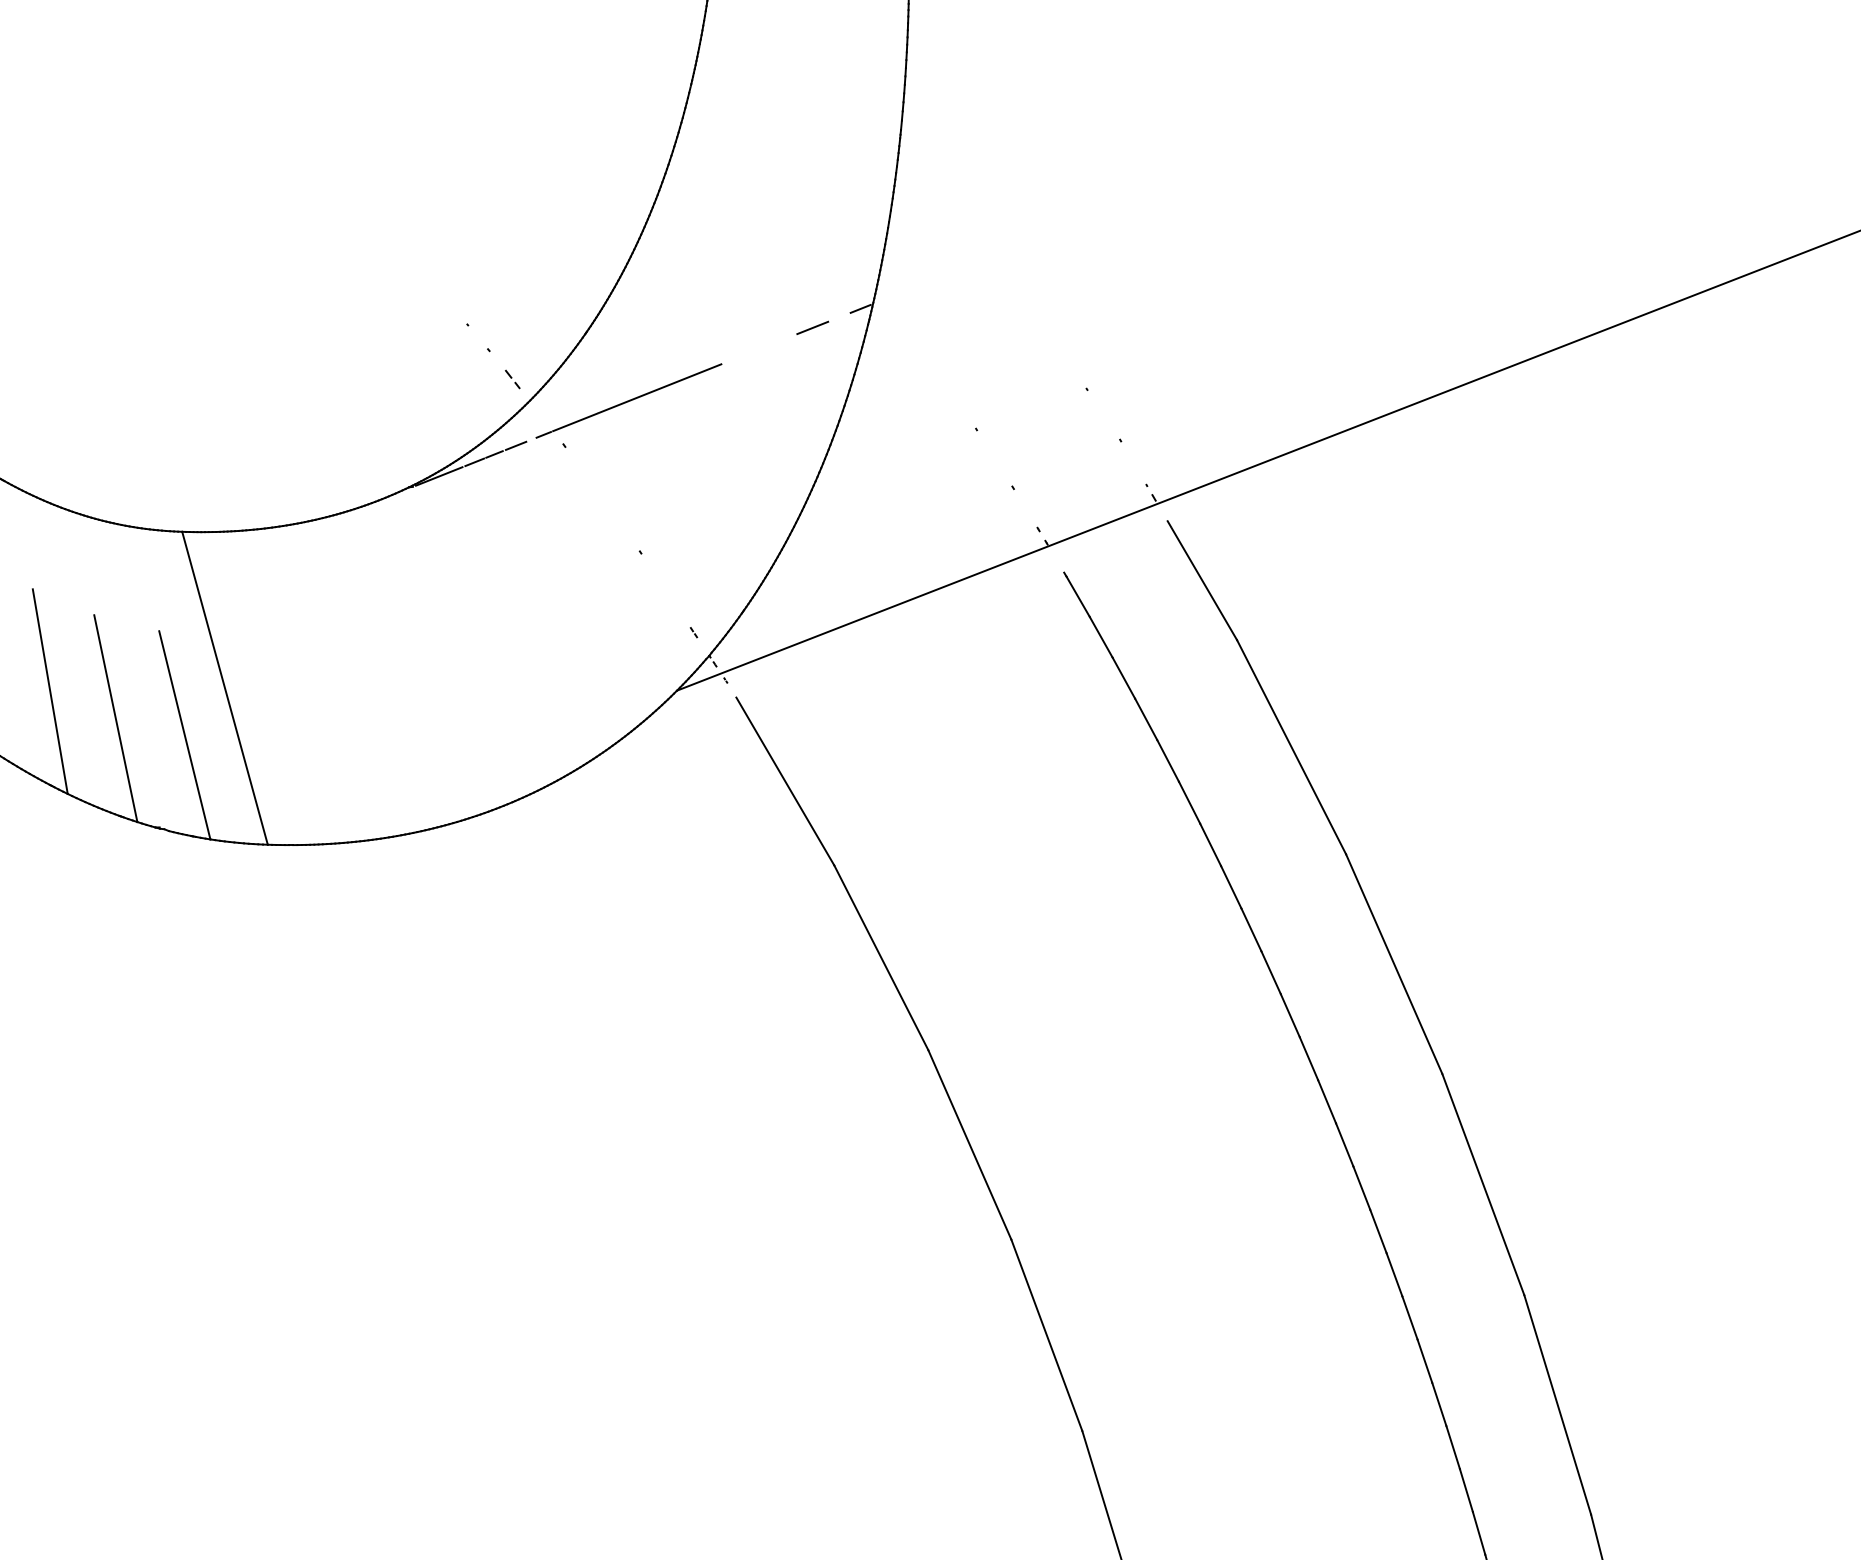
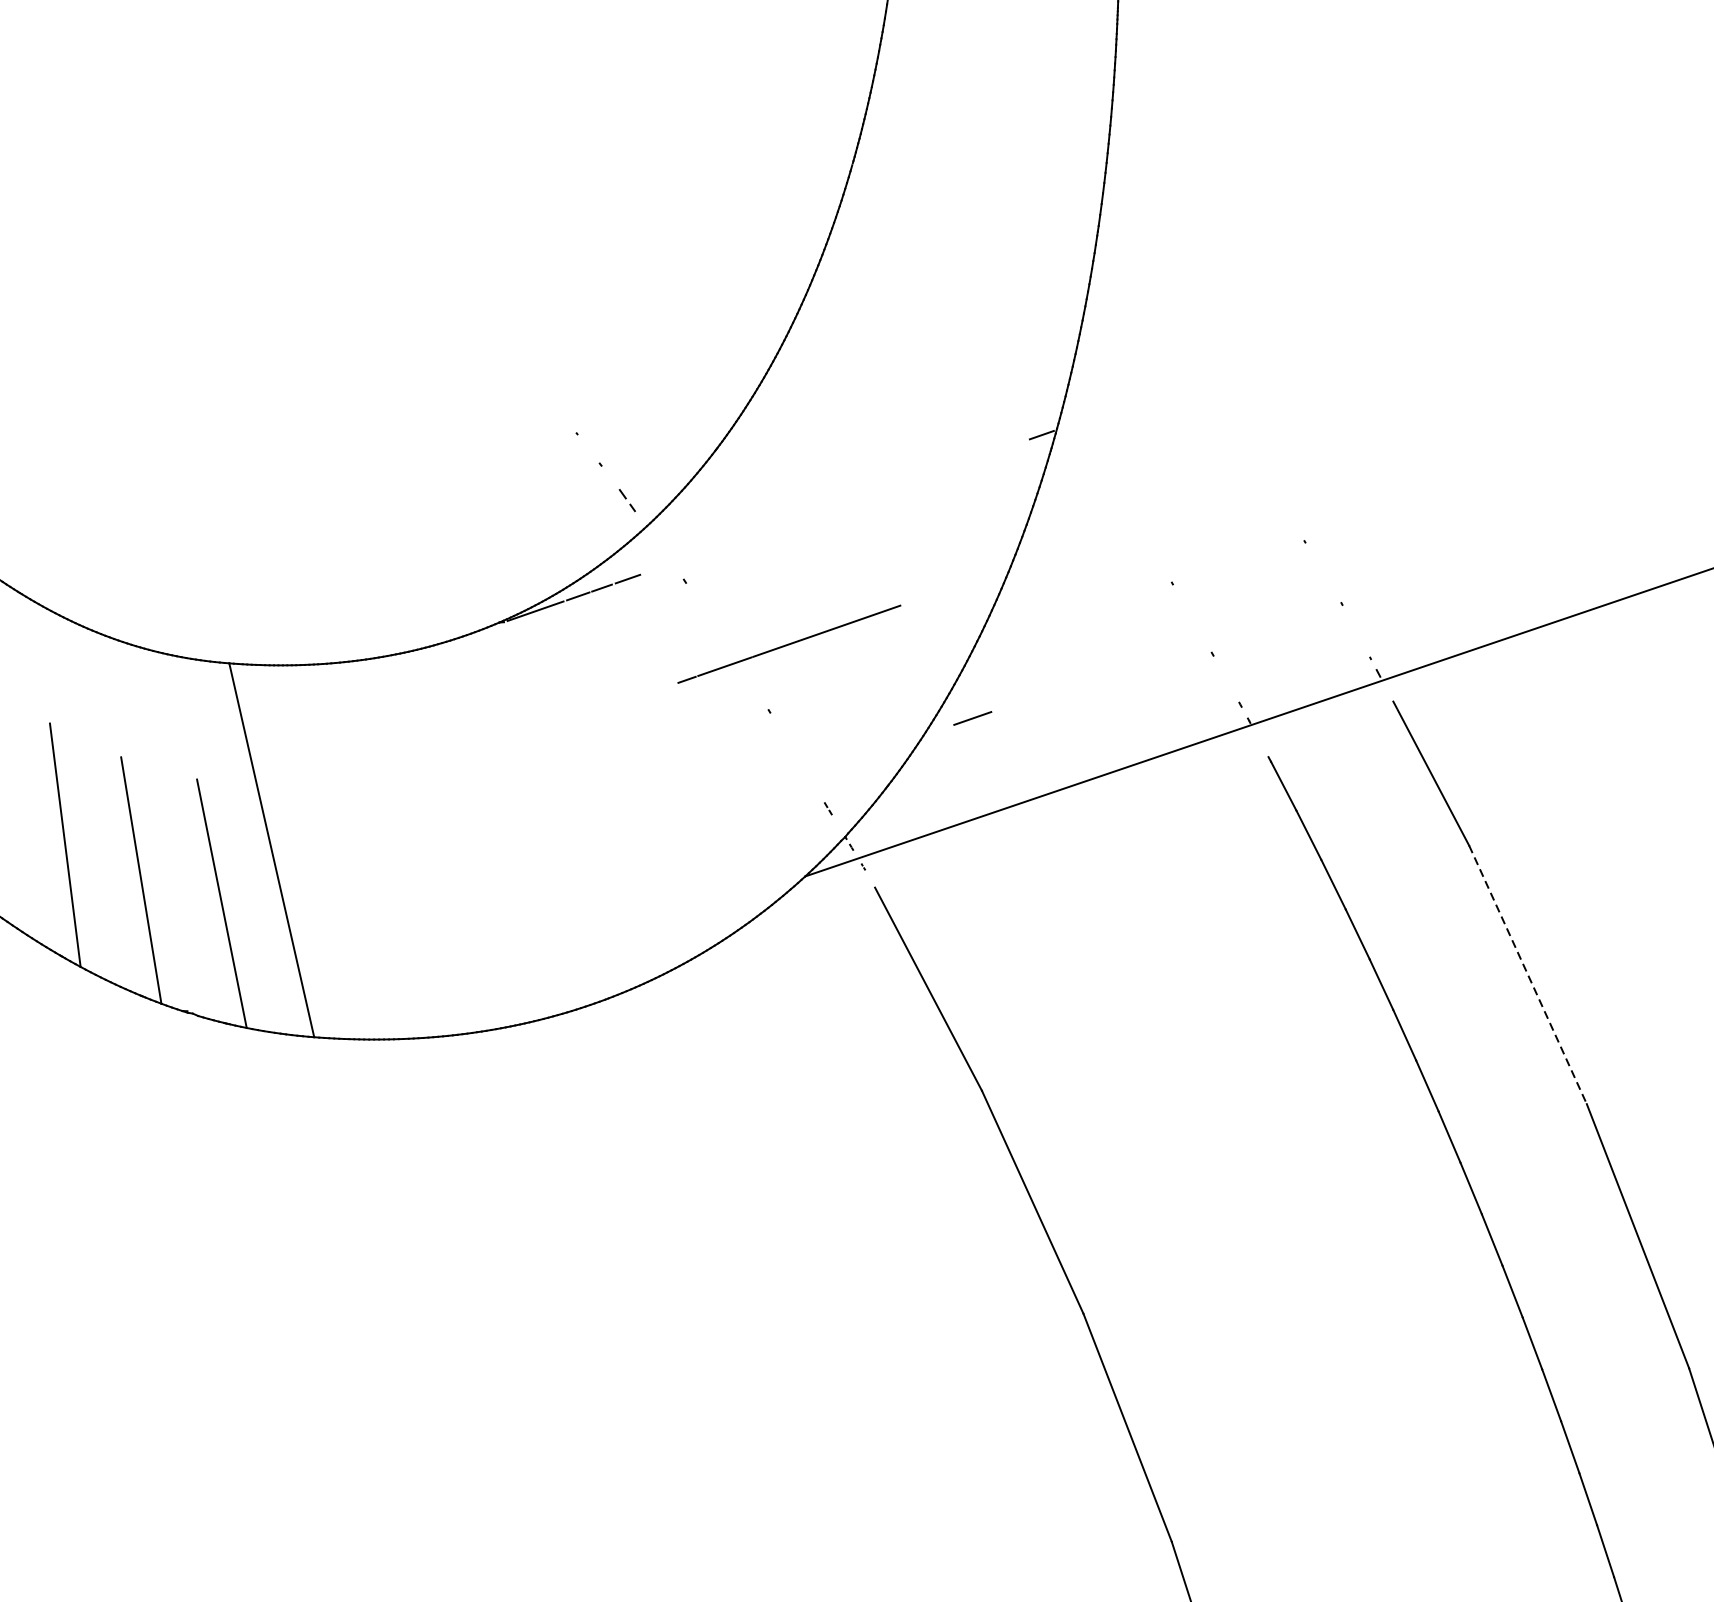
line: (812, 327) -> (972, 717), moved
line: (628, 400) -> (788, 643), moved
line: (1291, 747) -> (1527, 975), solid -> dashed

